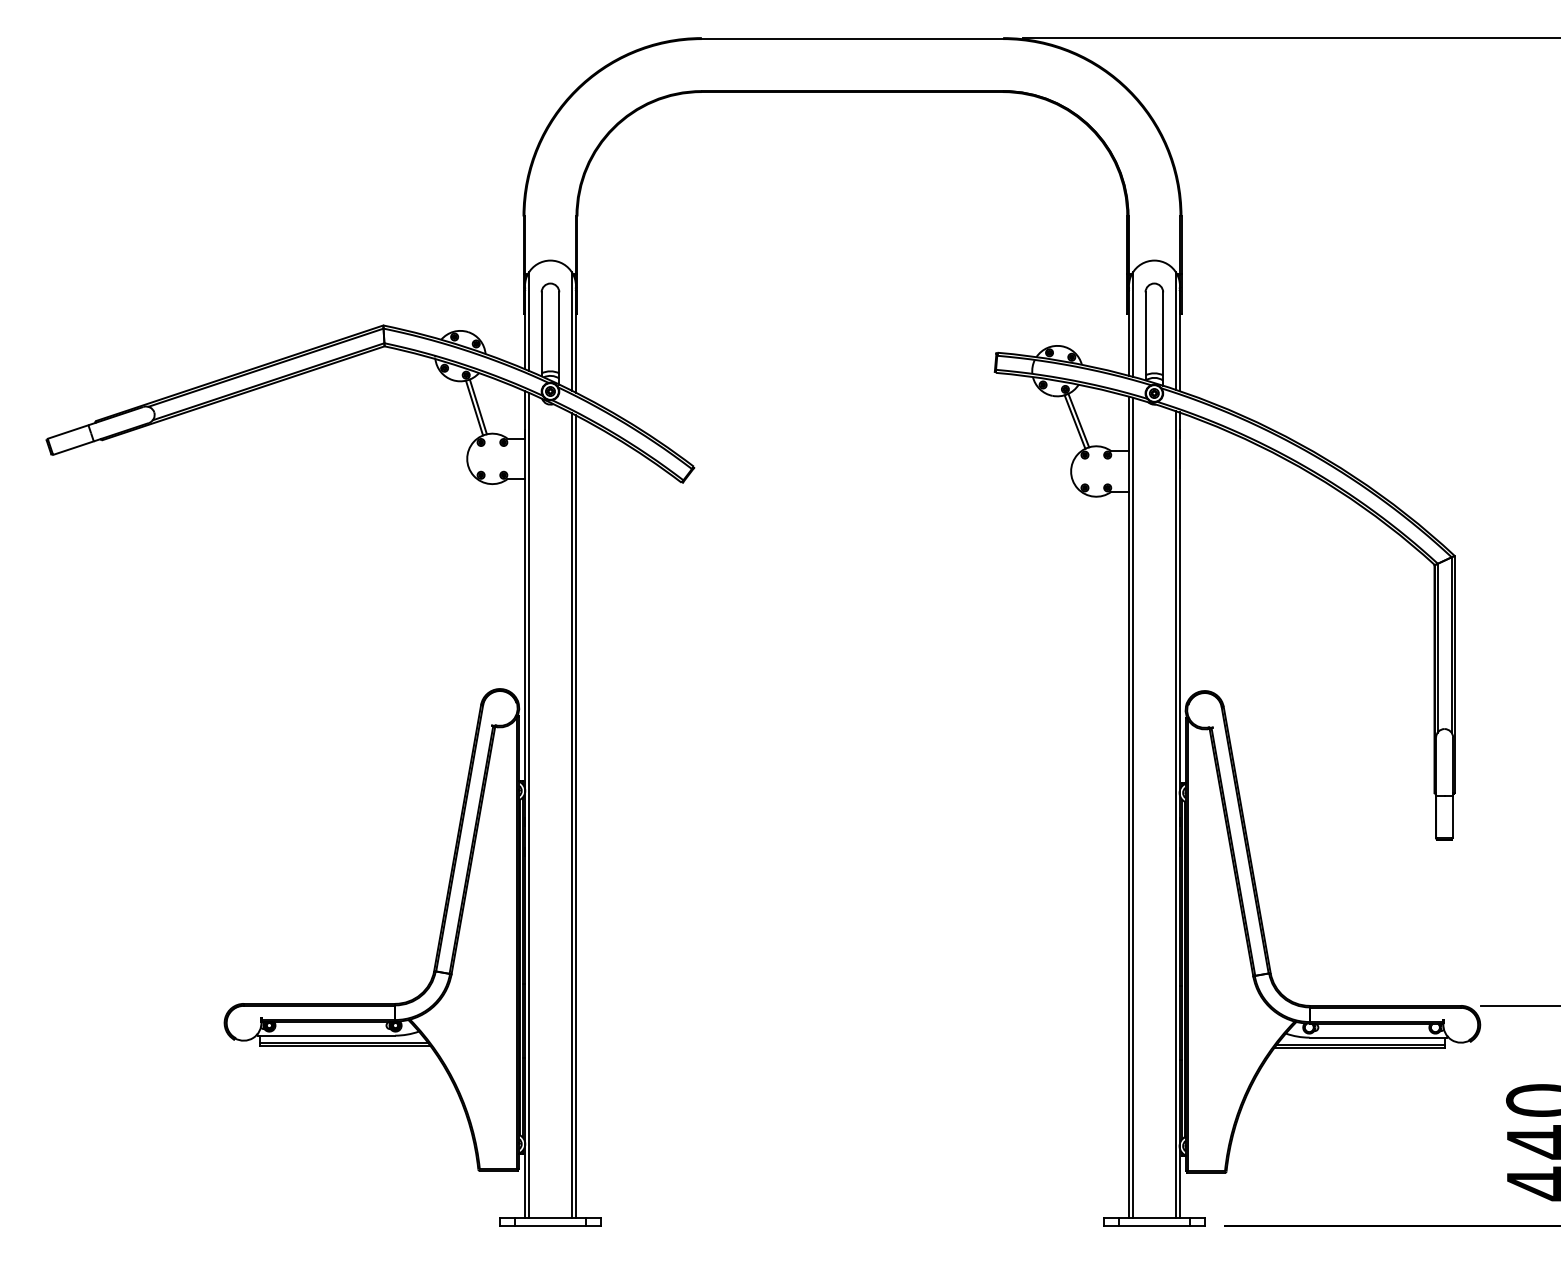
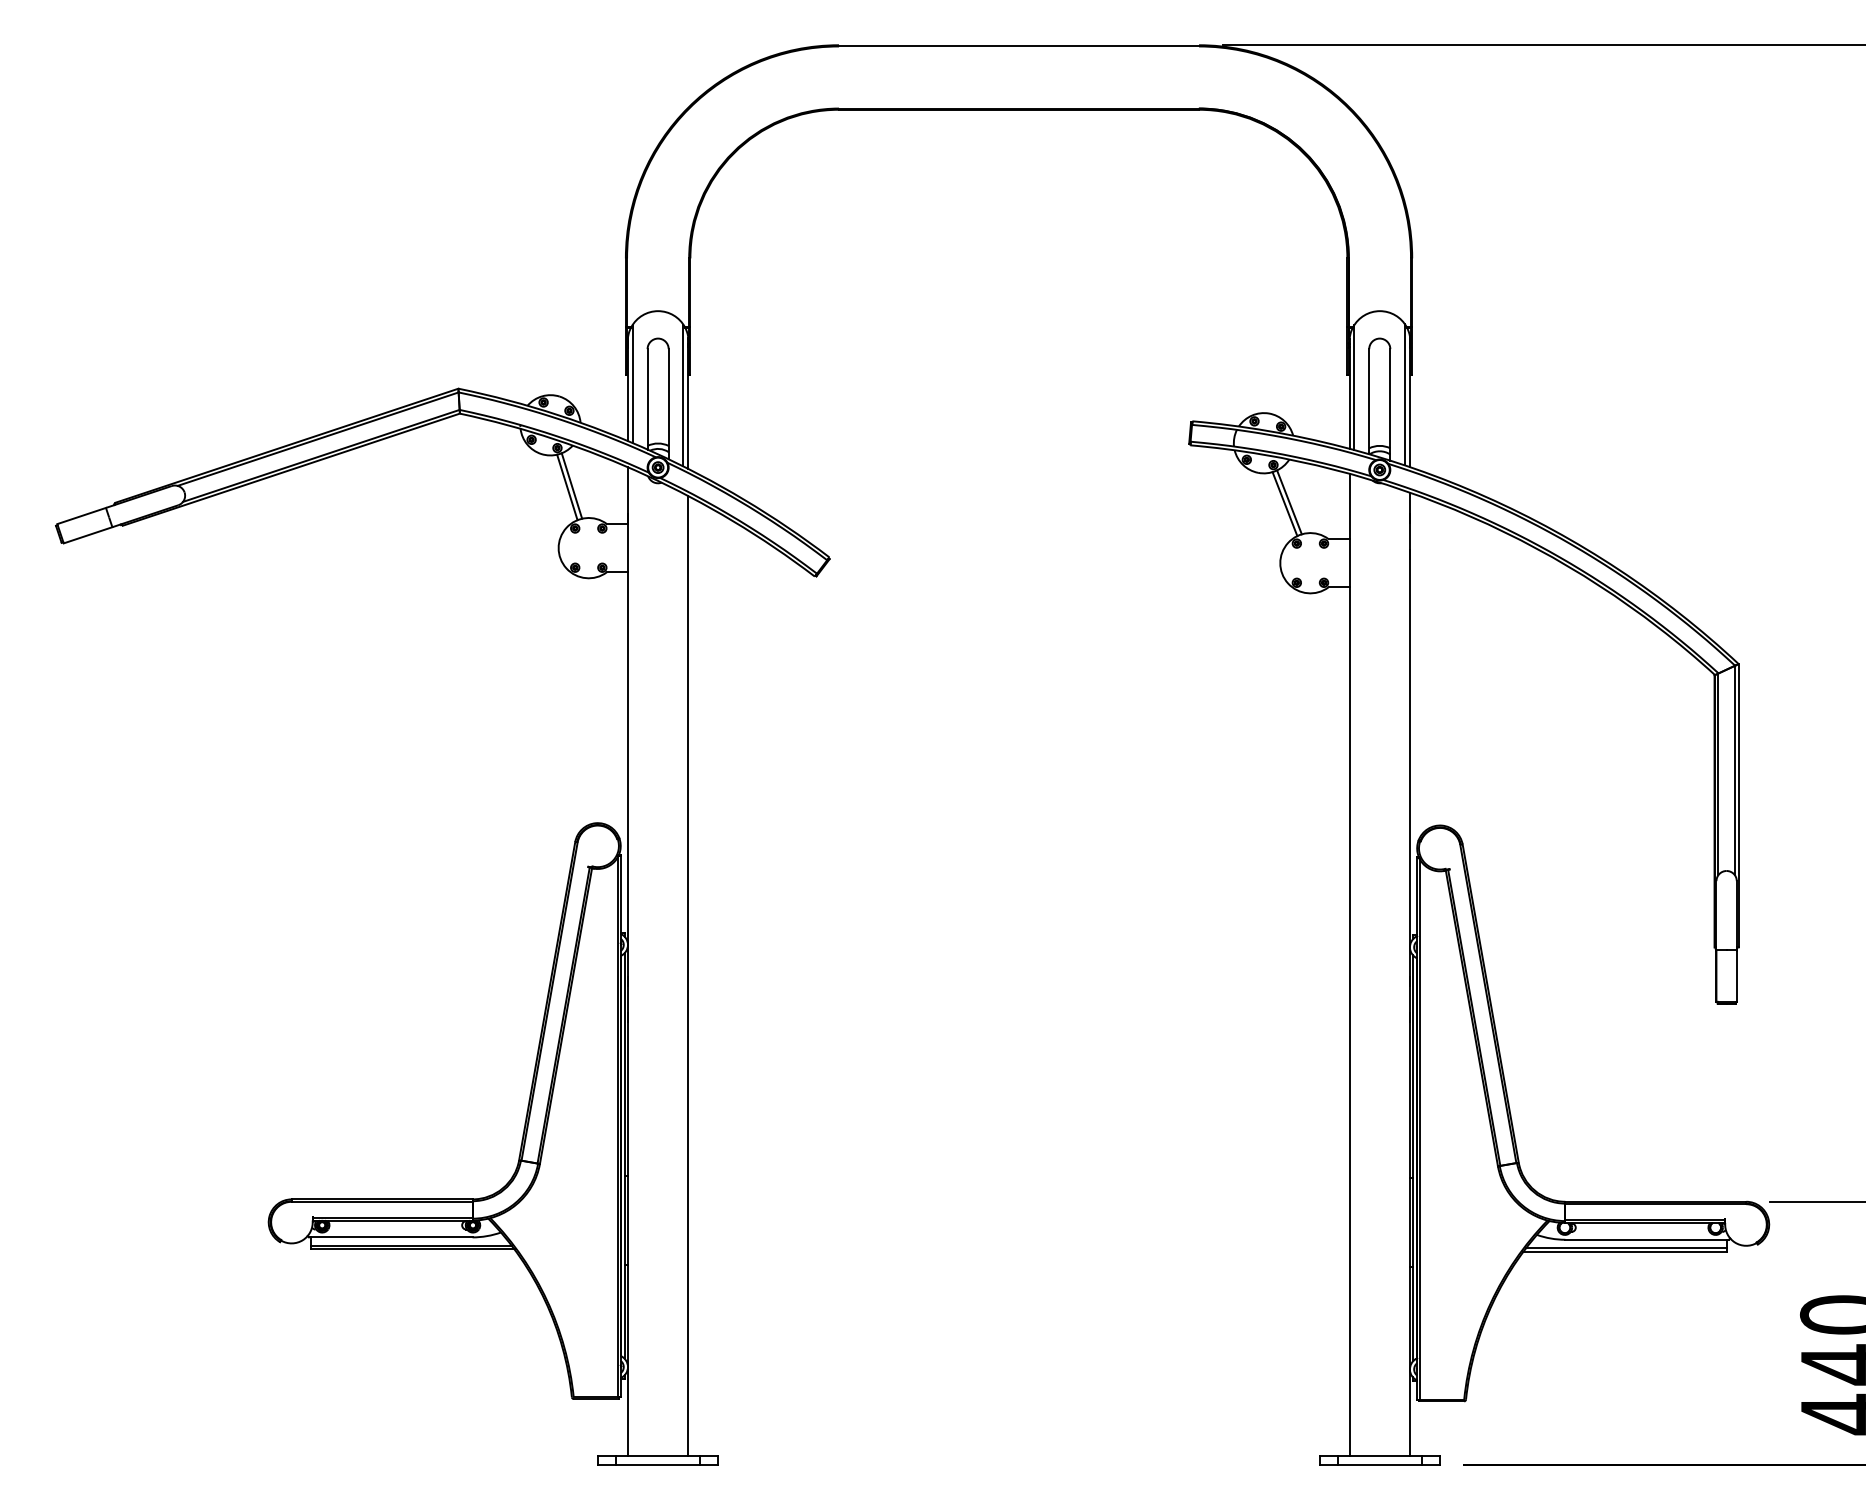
line: (529, 805) -> (632, 962), removed
line: (1133, 808) -> (1354, 965), removed
line: (1175, 814) -> (1405, 972), removed
line: (571, 815) -> (683, 974), removed

